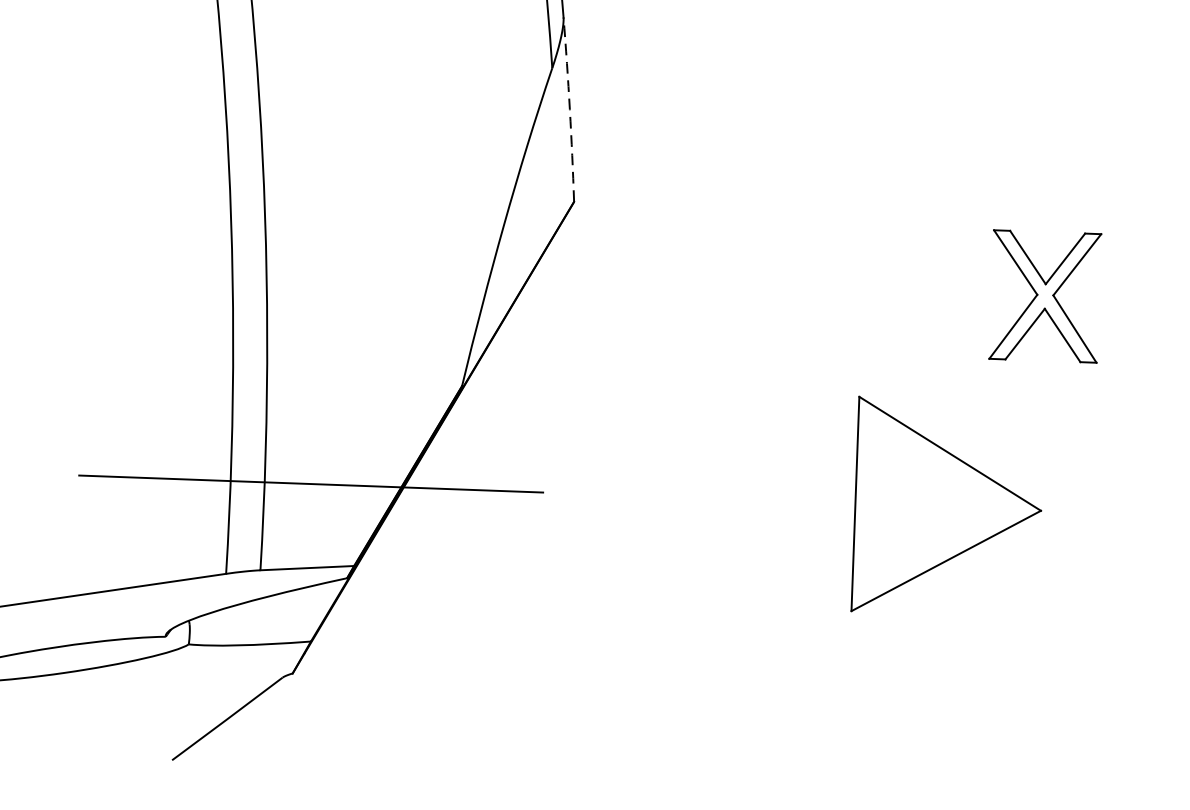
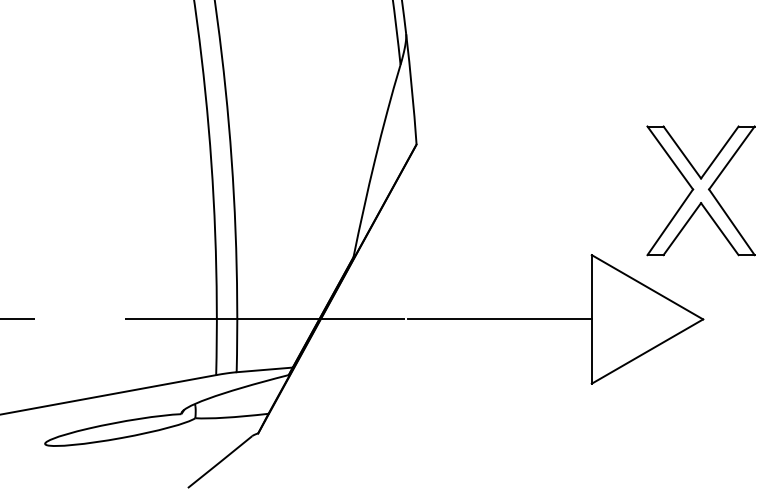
arc: (570, 109) -> (412, 89), dashed -> solid
part: (1044, 295) -> (700, 190), size x1.67
line: (701, 498) -> (499, 319), added

